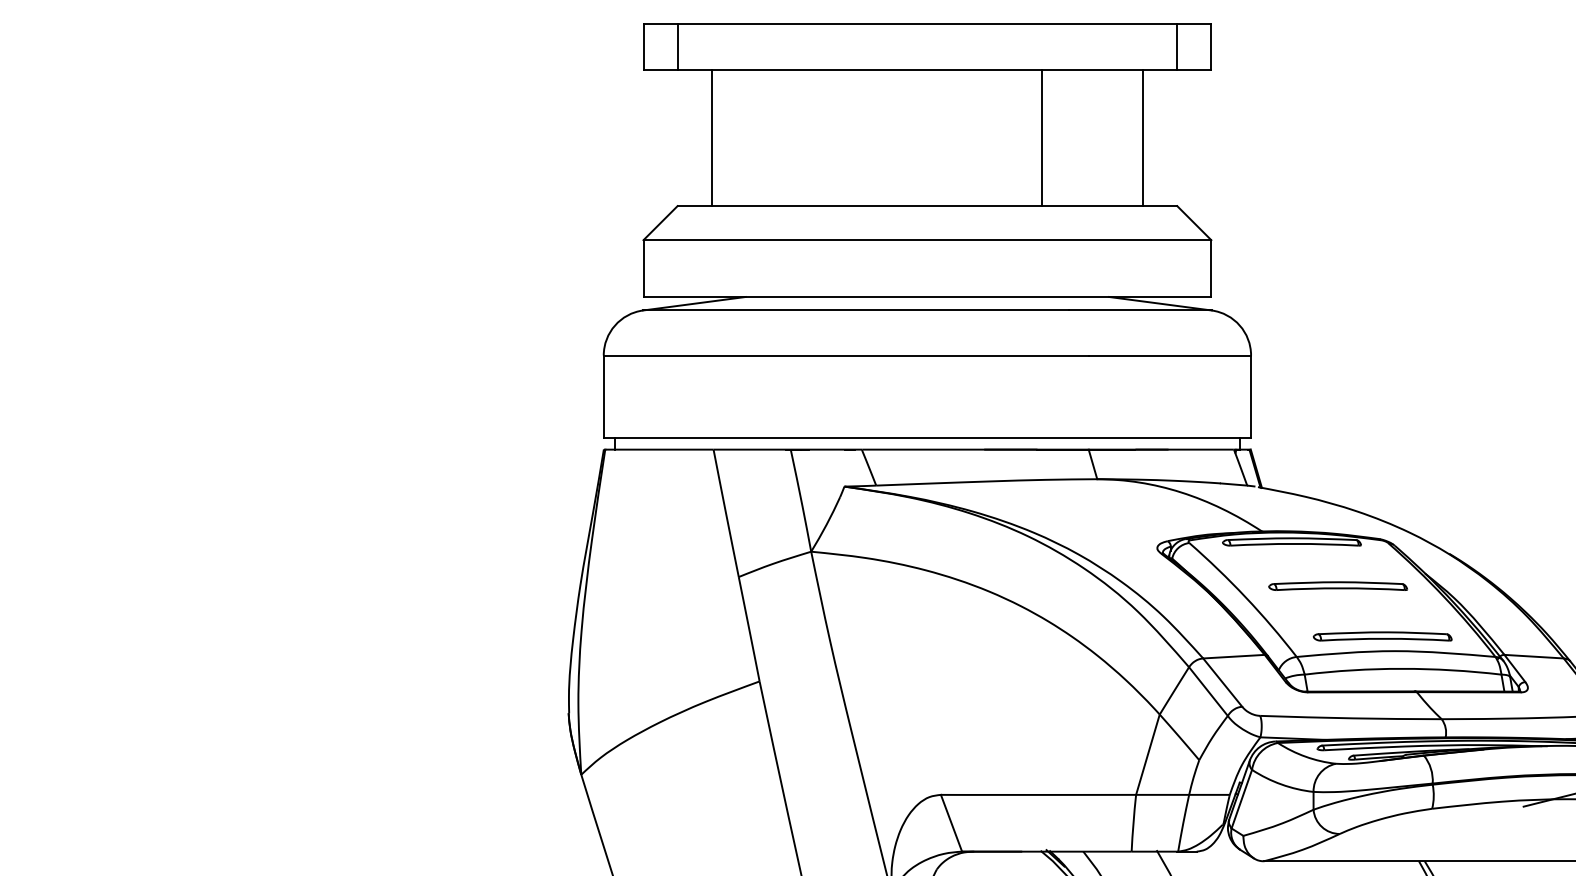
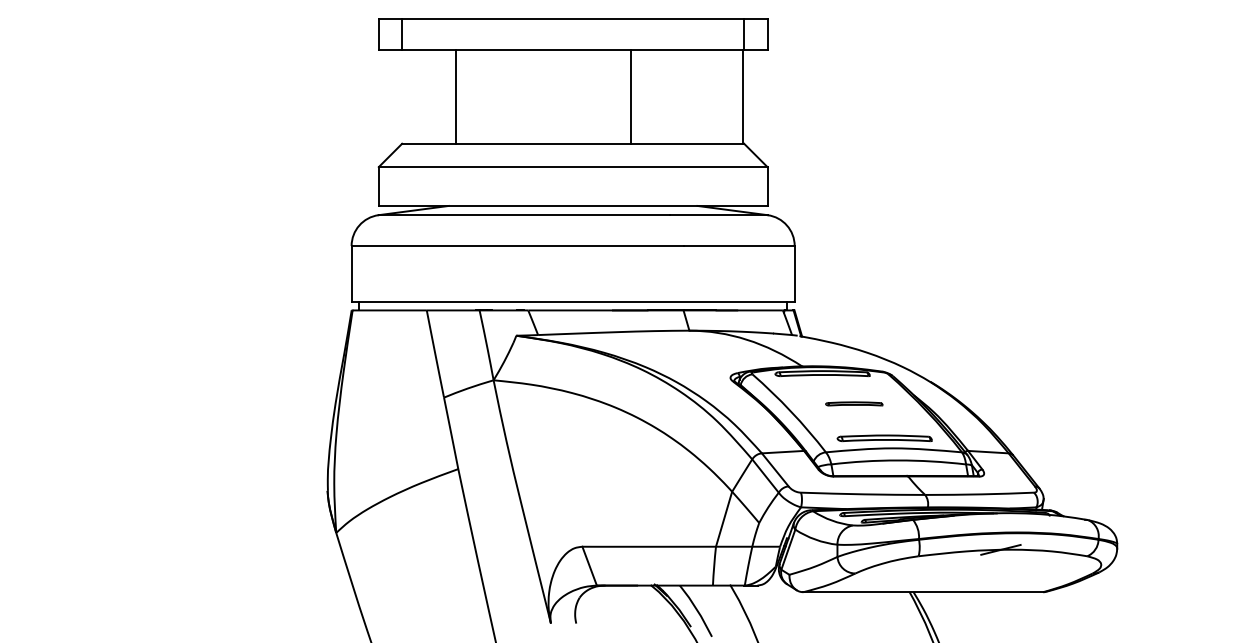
line: (711, 137) -> (456, 96), moved
line: (1041, 137) -> (631, 96), moved
line: (1142, 137) -> (742, 96), moved
part: (1338, 585) -> (854, 403), size x0.6

